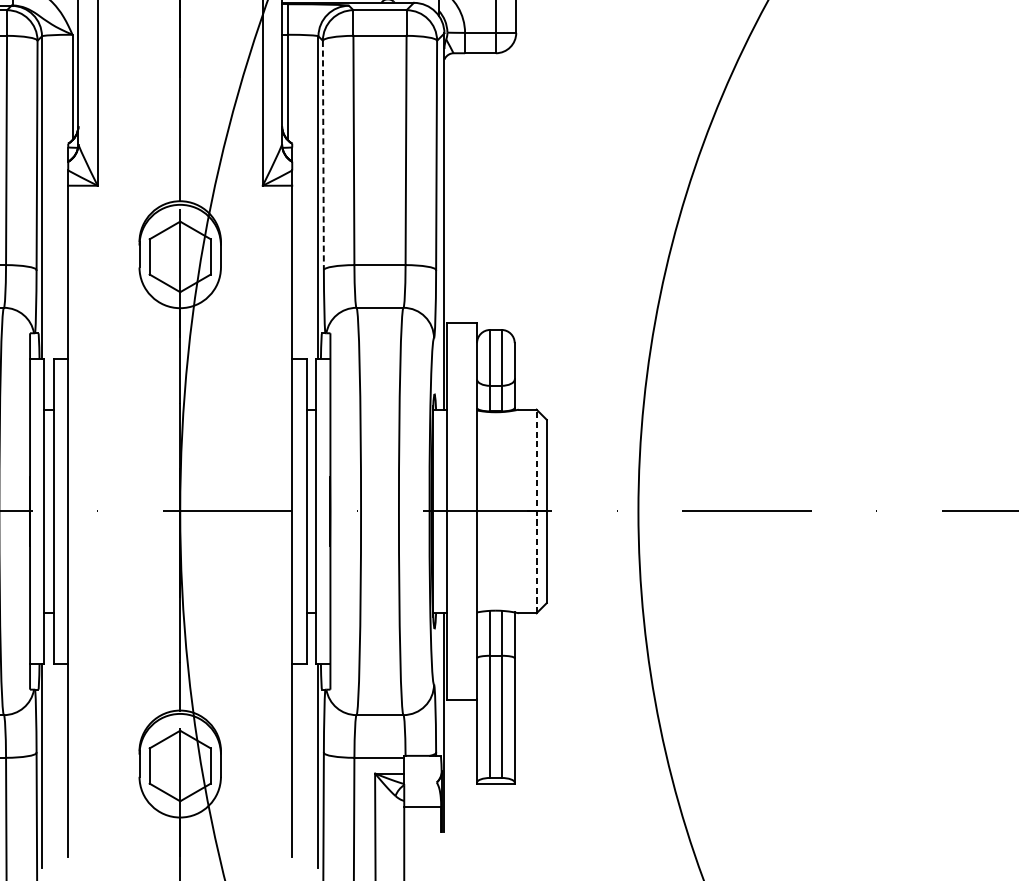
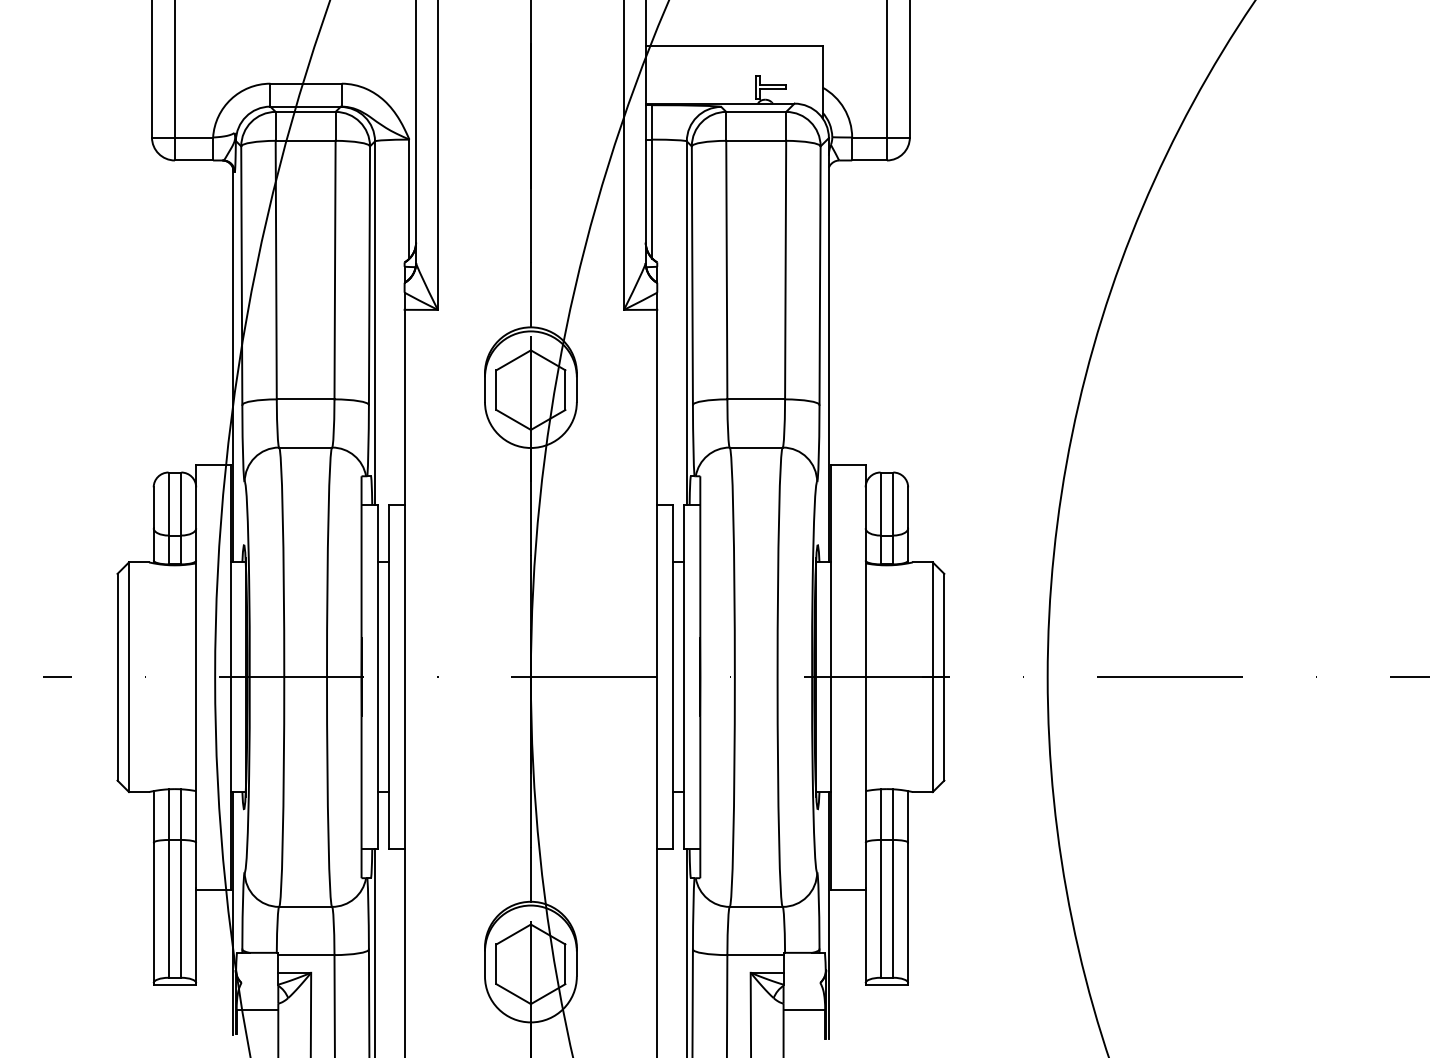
line: (323, 156) -> (692, 276), dashed -> solid
line: (536, 511) -> (932, 677), dashed -> solid

